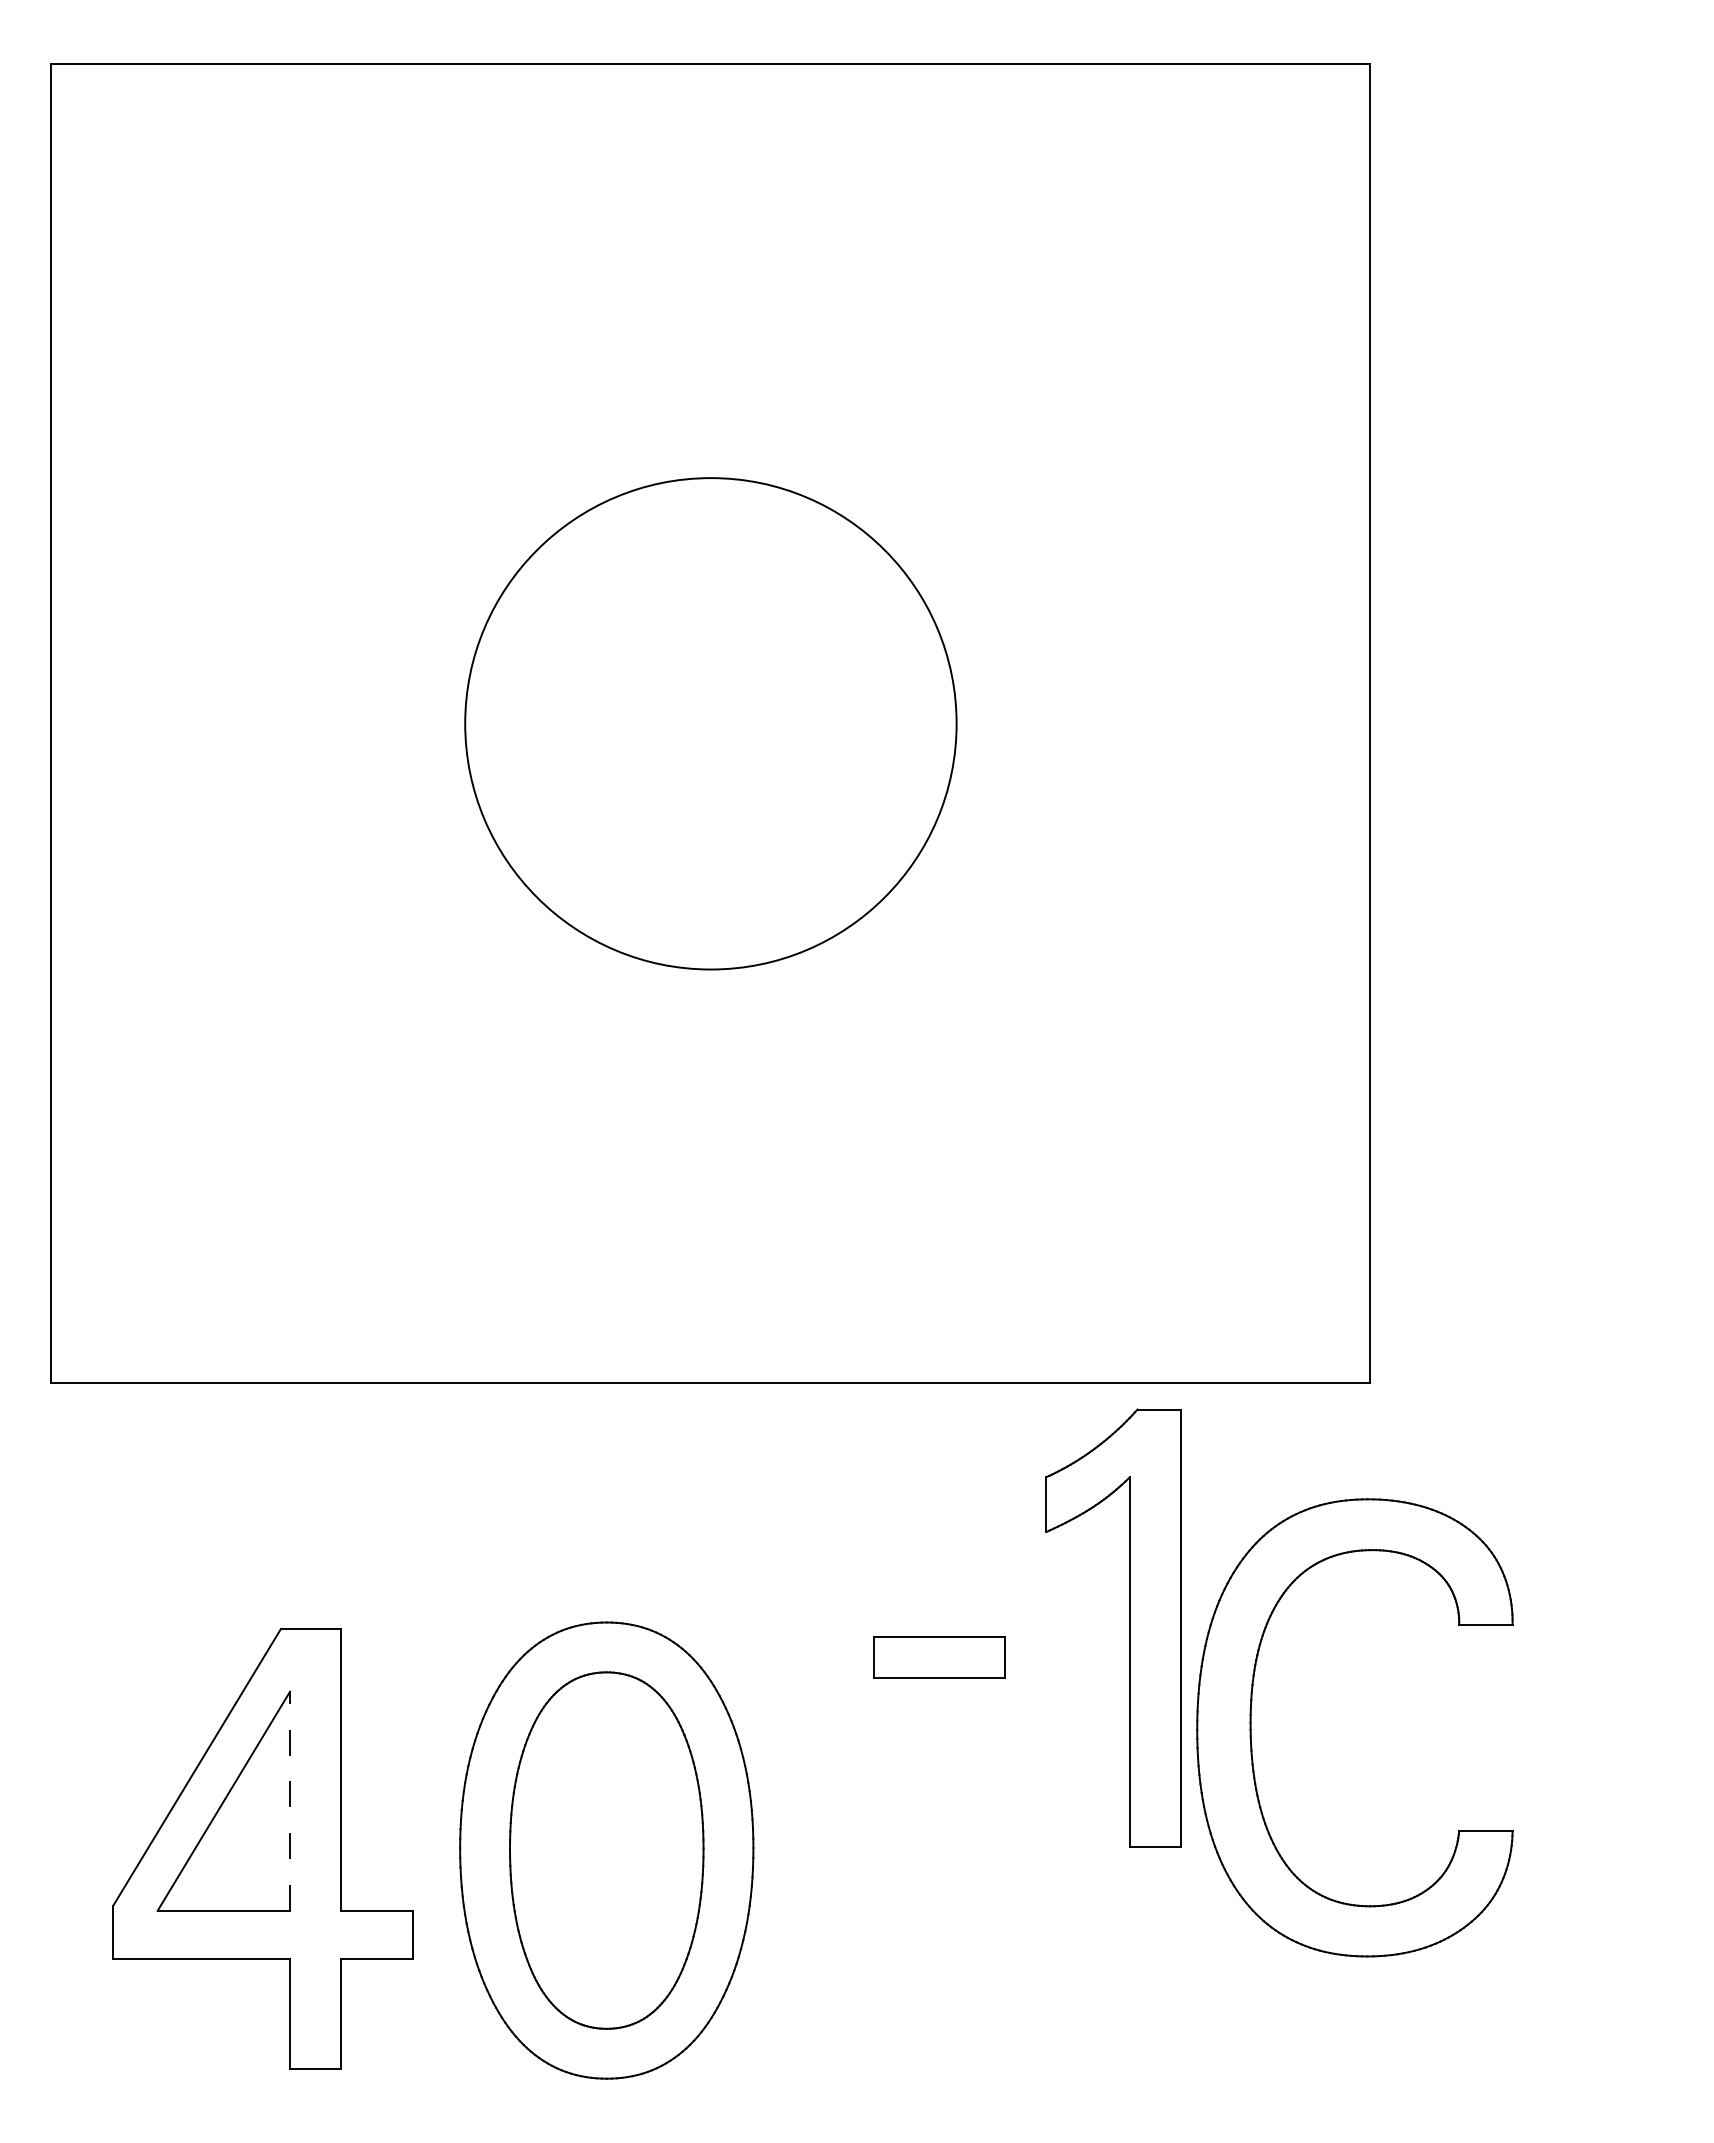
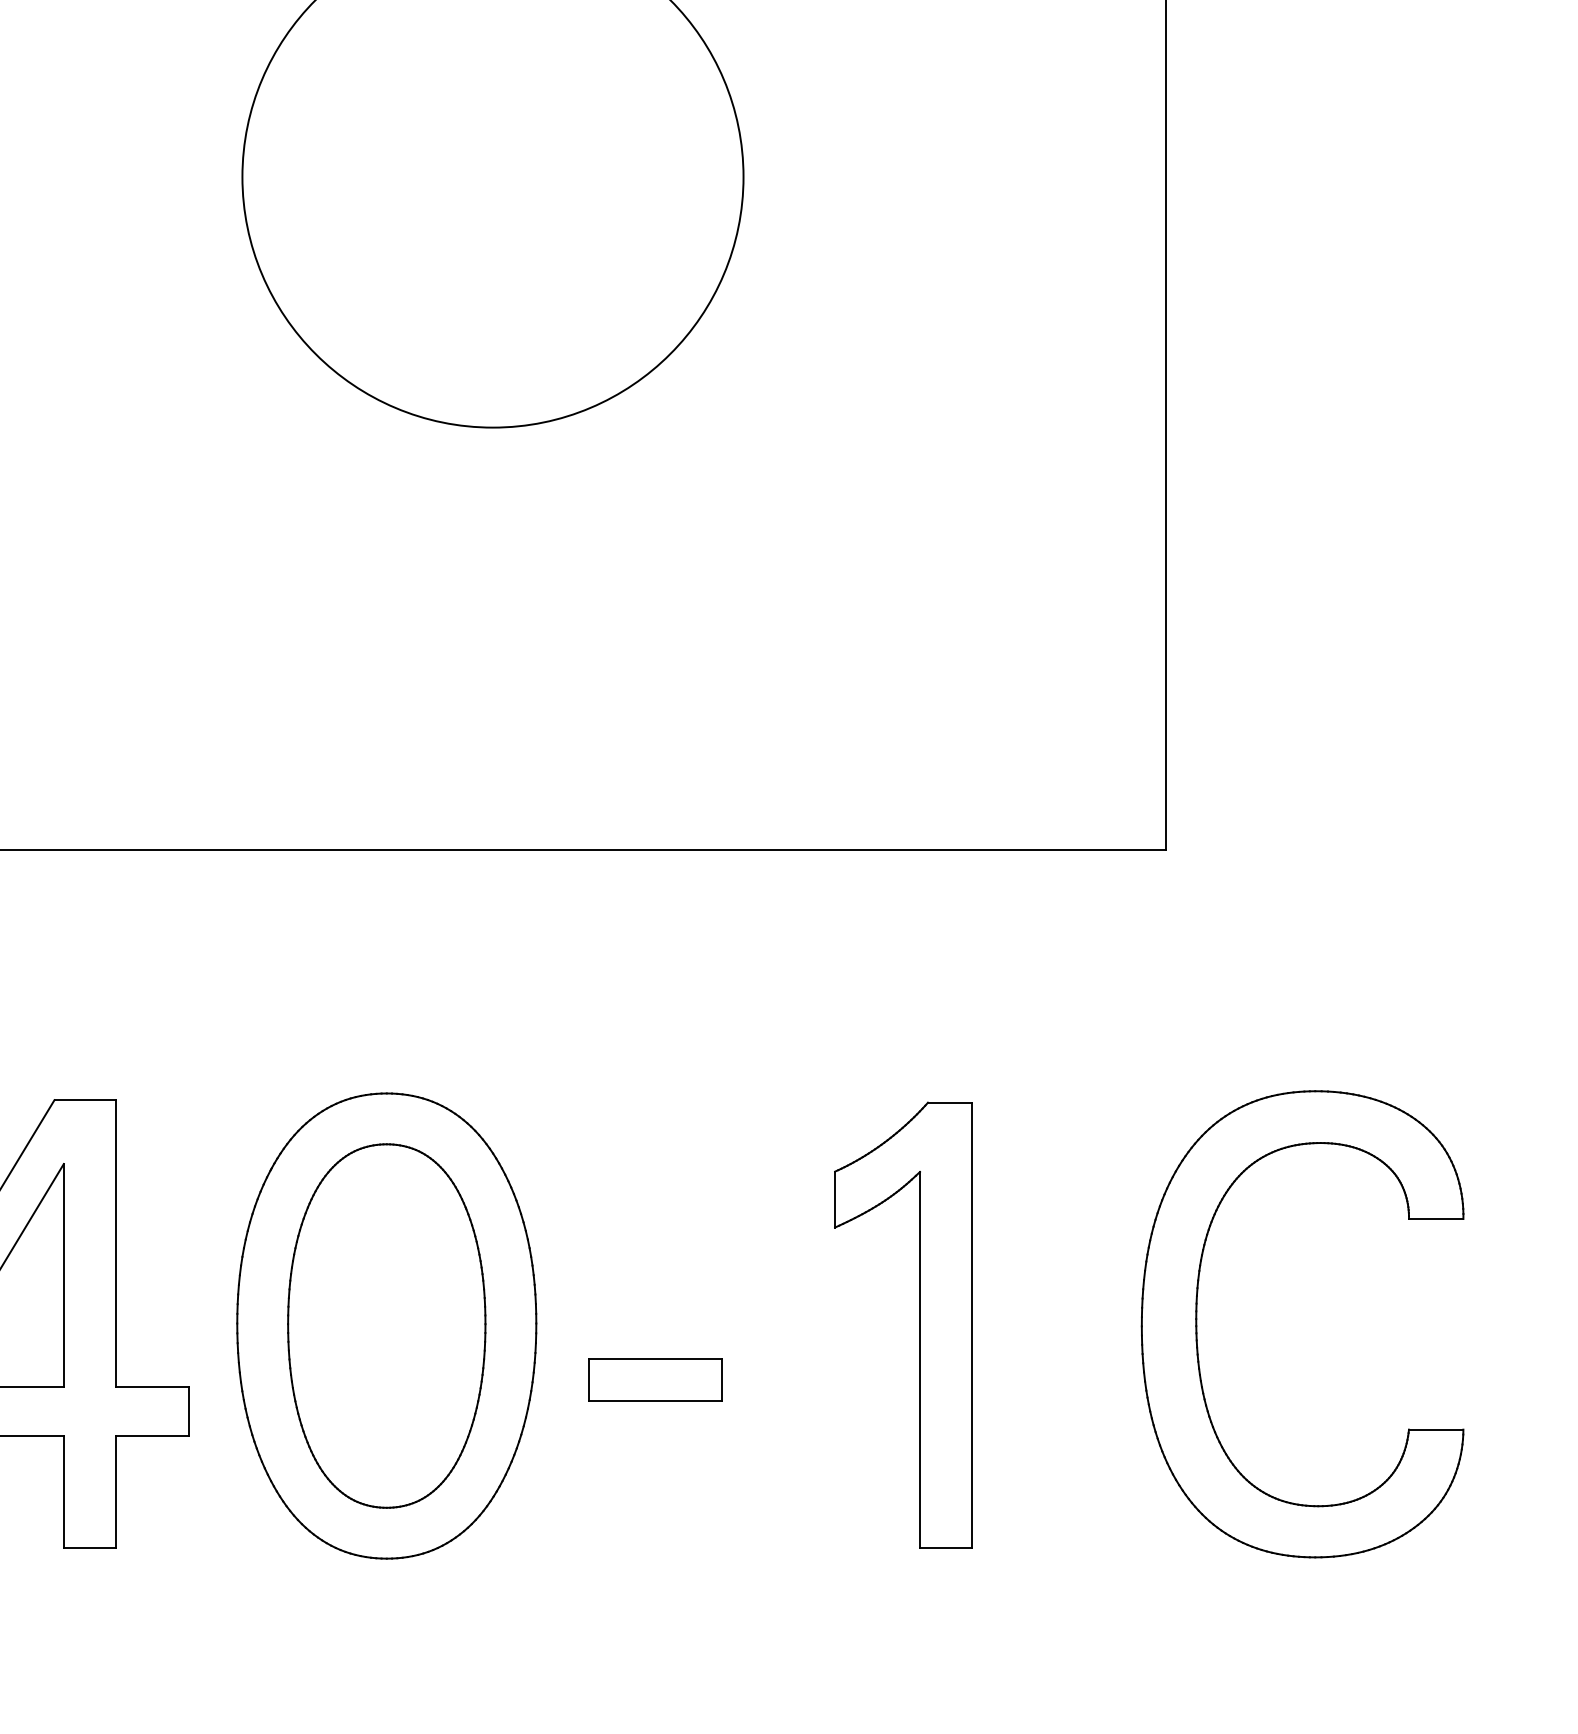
part: (1129, 1627) -> (919, 1324), moved
part: (939, 1657) -> (655, 1380), moved
part: (1251, 1727) -> (1197, 1323), moved
line: (290, 1801) -> (64, 1275), dashed -> solid

